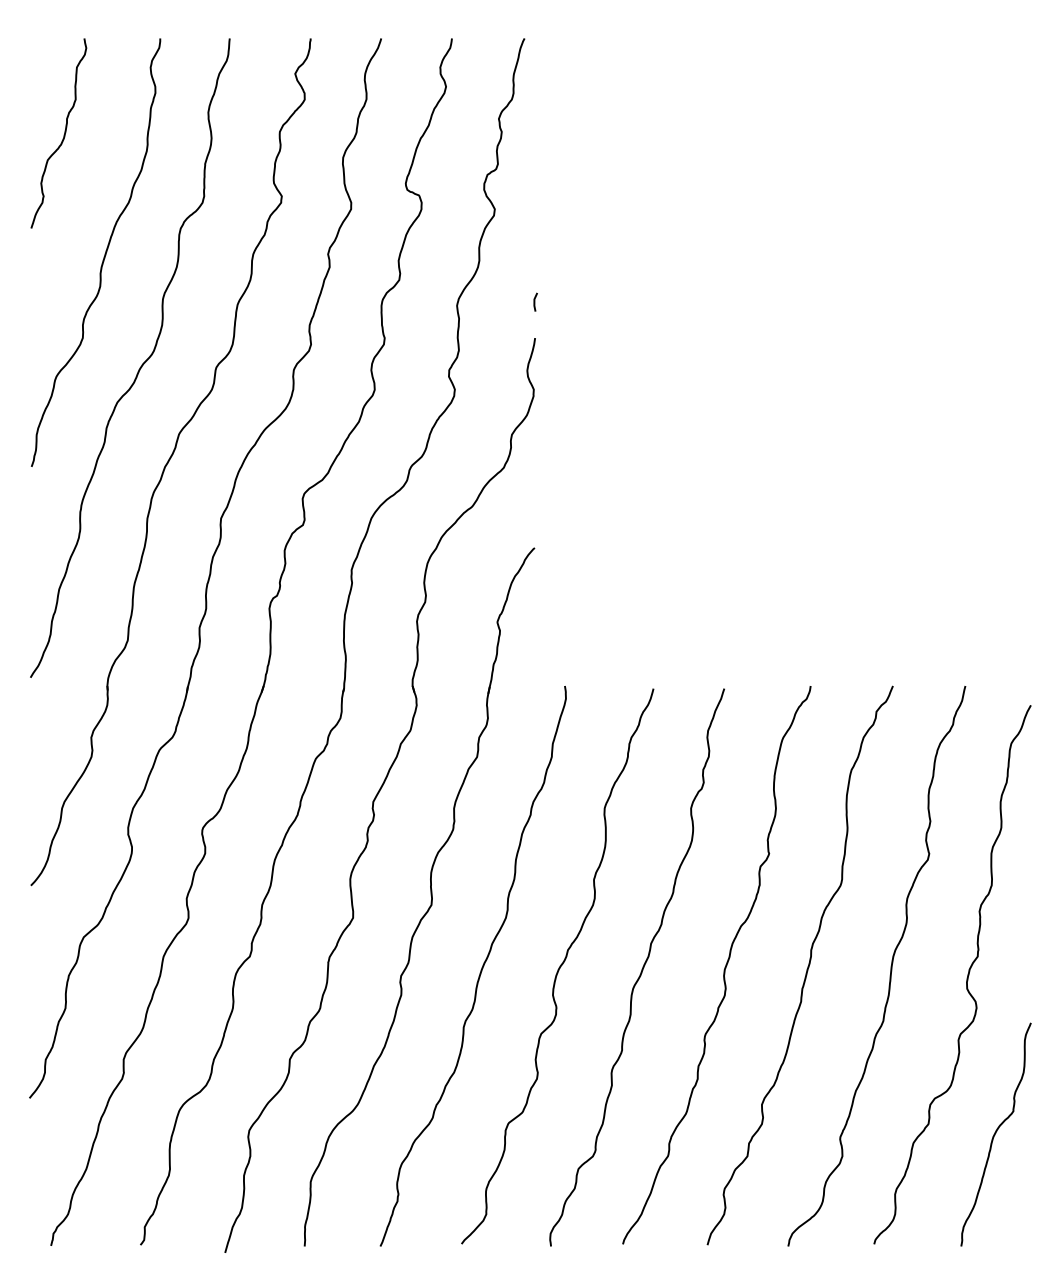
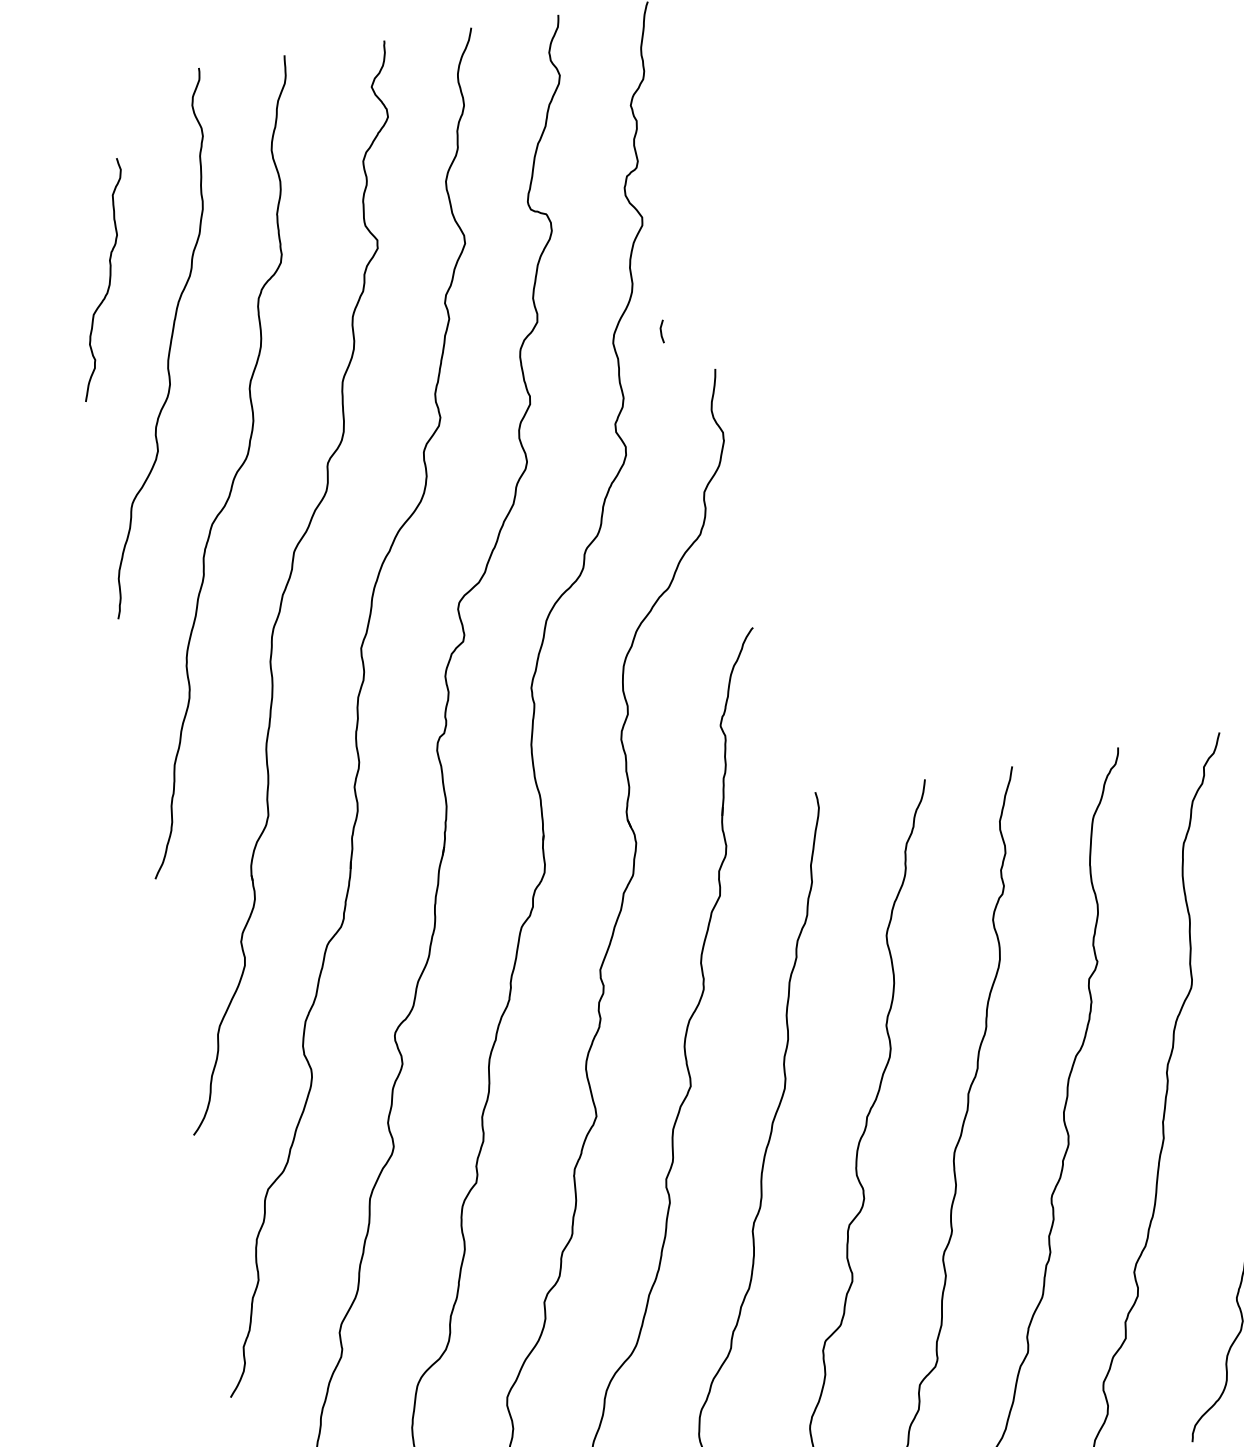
curve: (63, 134) -> (108, 280), moved
line: (535, 301) -> (662, 330), moved

